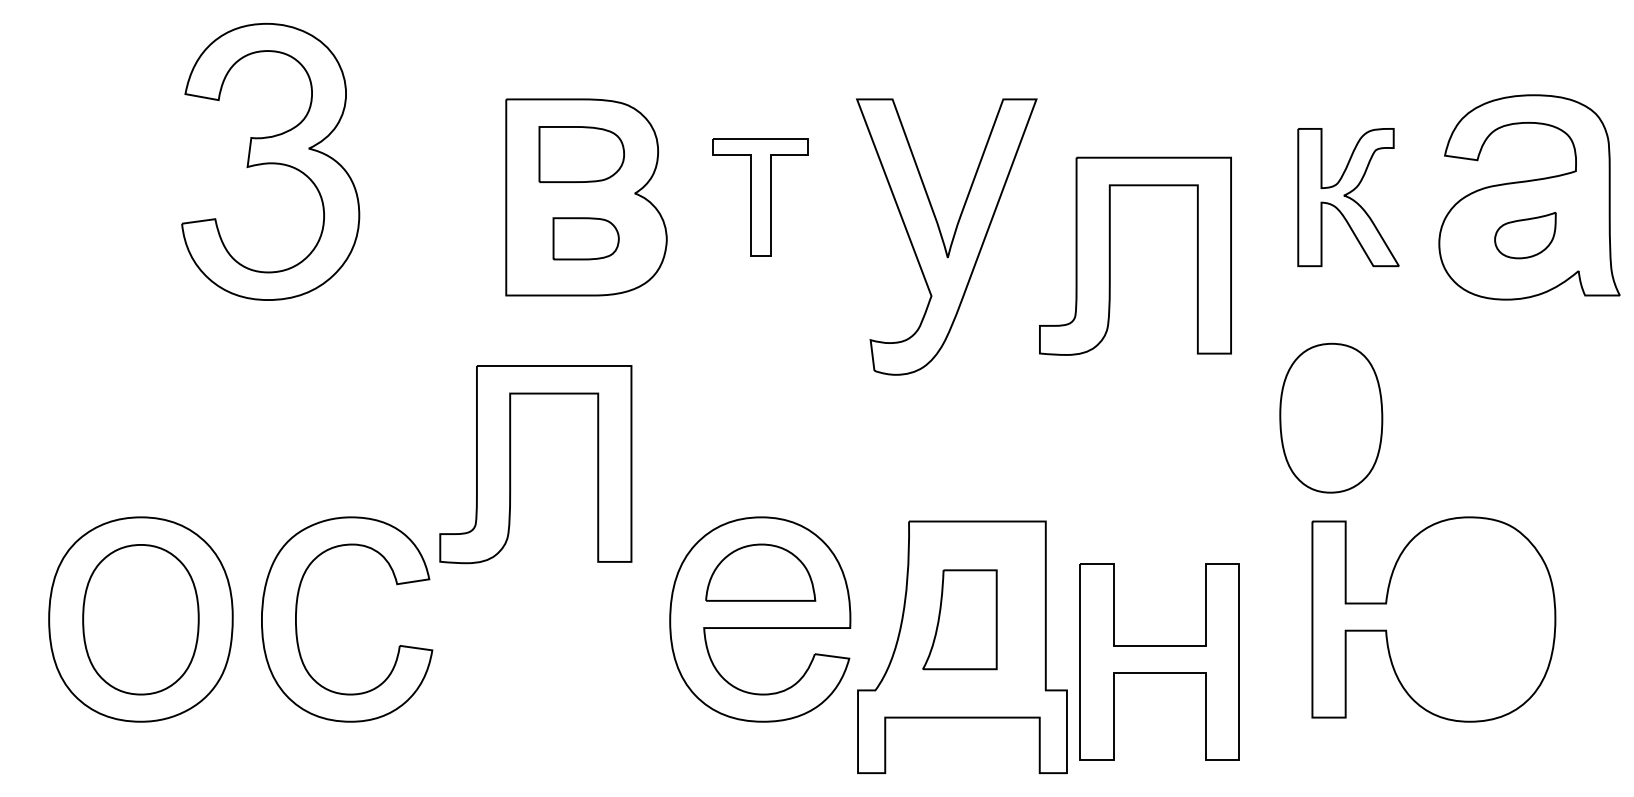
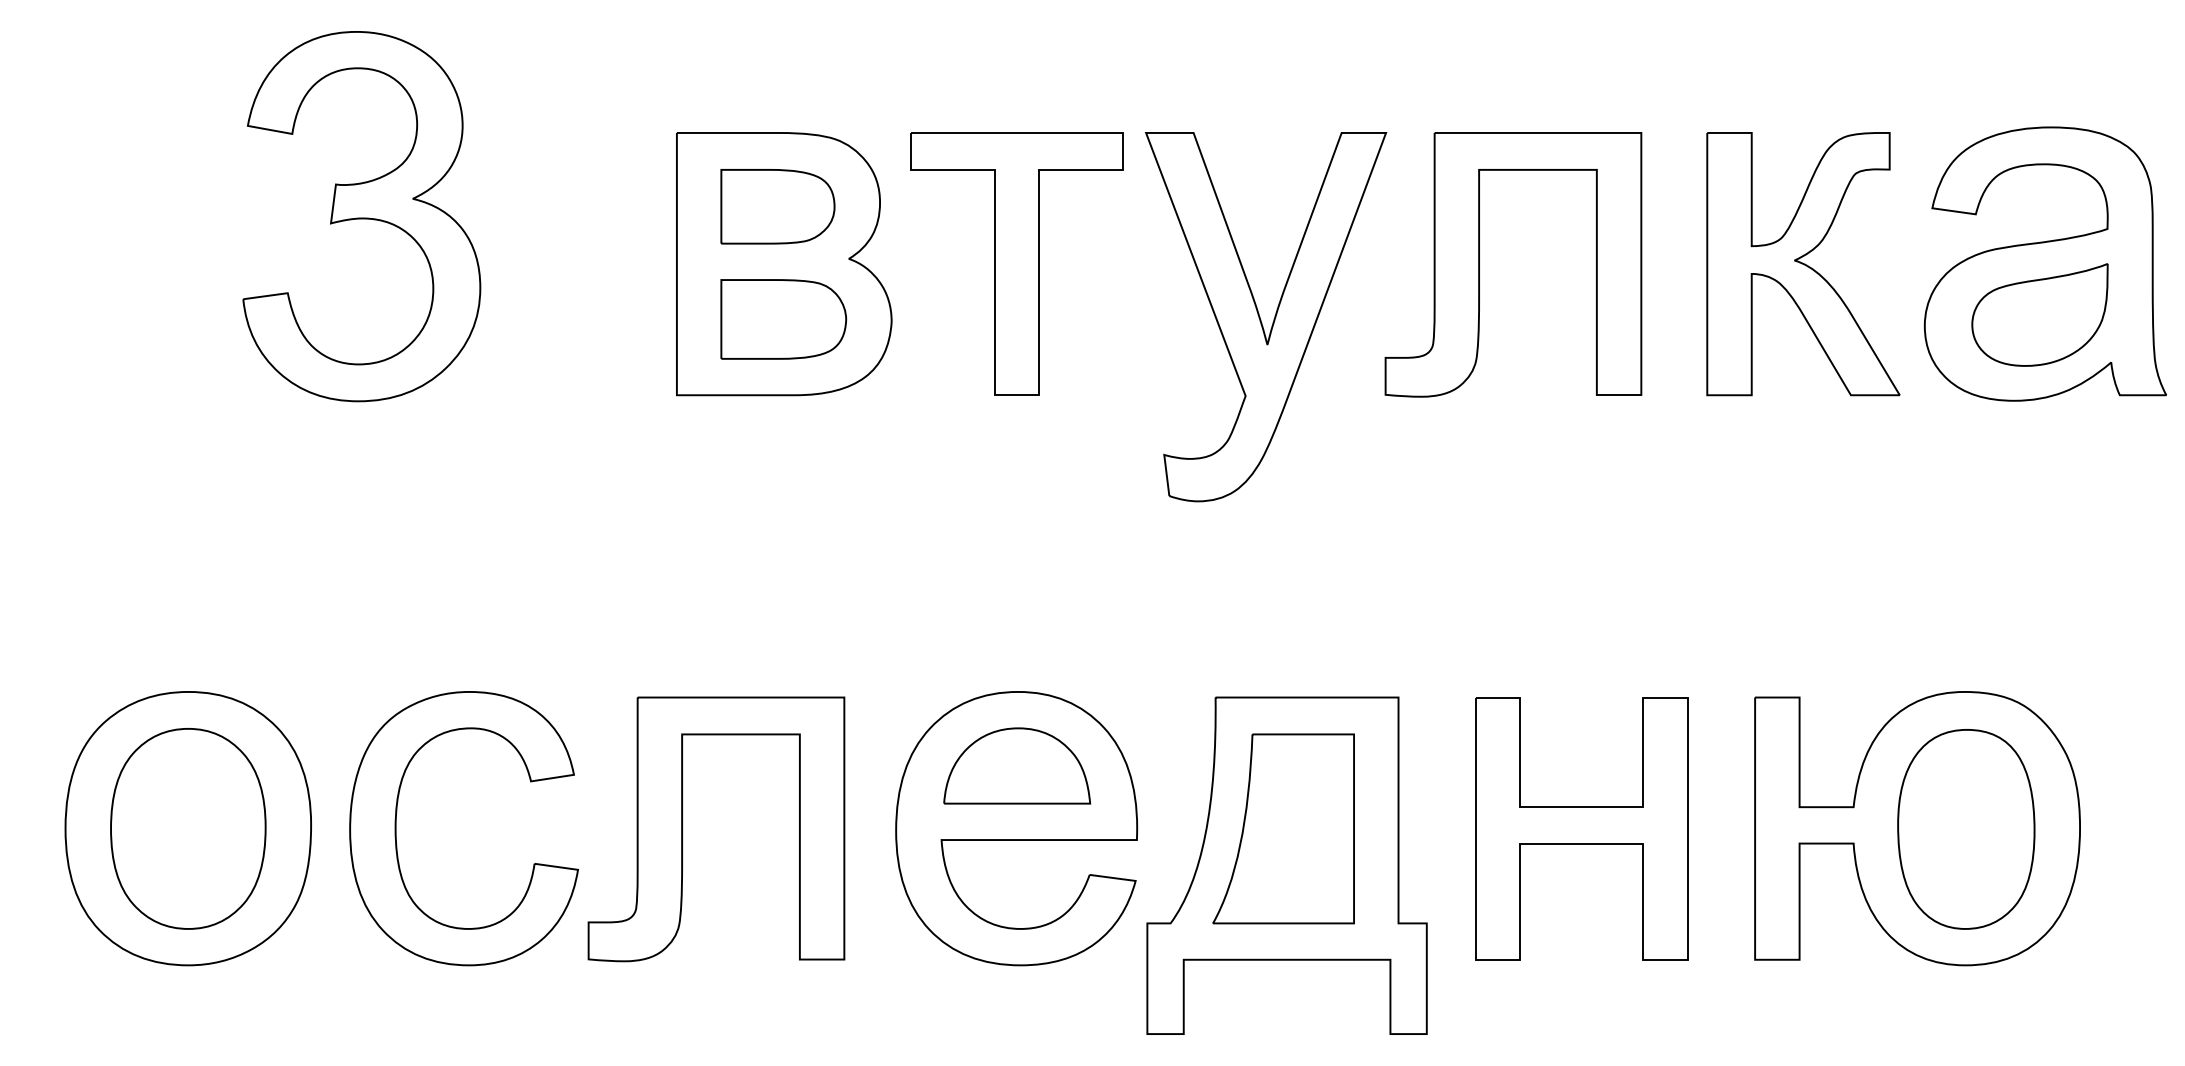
part: (760, 196) -> (1016, 263), size x1.67
part: (1348, 197) -> (1803, 264), size x1.43
part: (1525, 235) -> (2039, 314), size x1.67
part: (585, 238) -> (783, 319), size x1.43
part: (1110, 256) -> (1479, 264), moved
part: (1331, 418) -> (1966, 829), moved
part: (510, 464) -> (682, 829), moved
part: (959, 619) -> (1283, 828), size x1.43
part: (1159, 662) -> (1581, 828), moved

